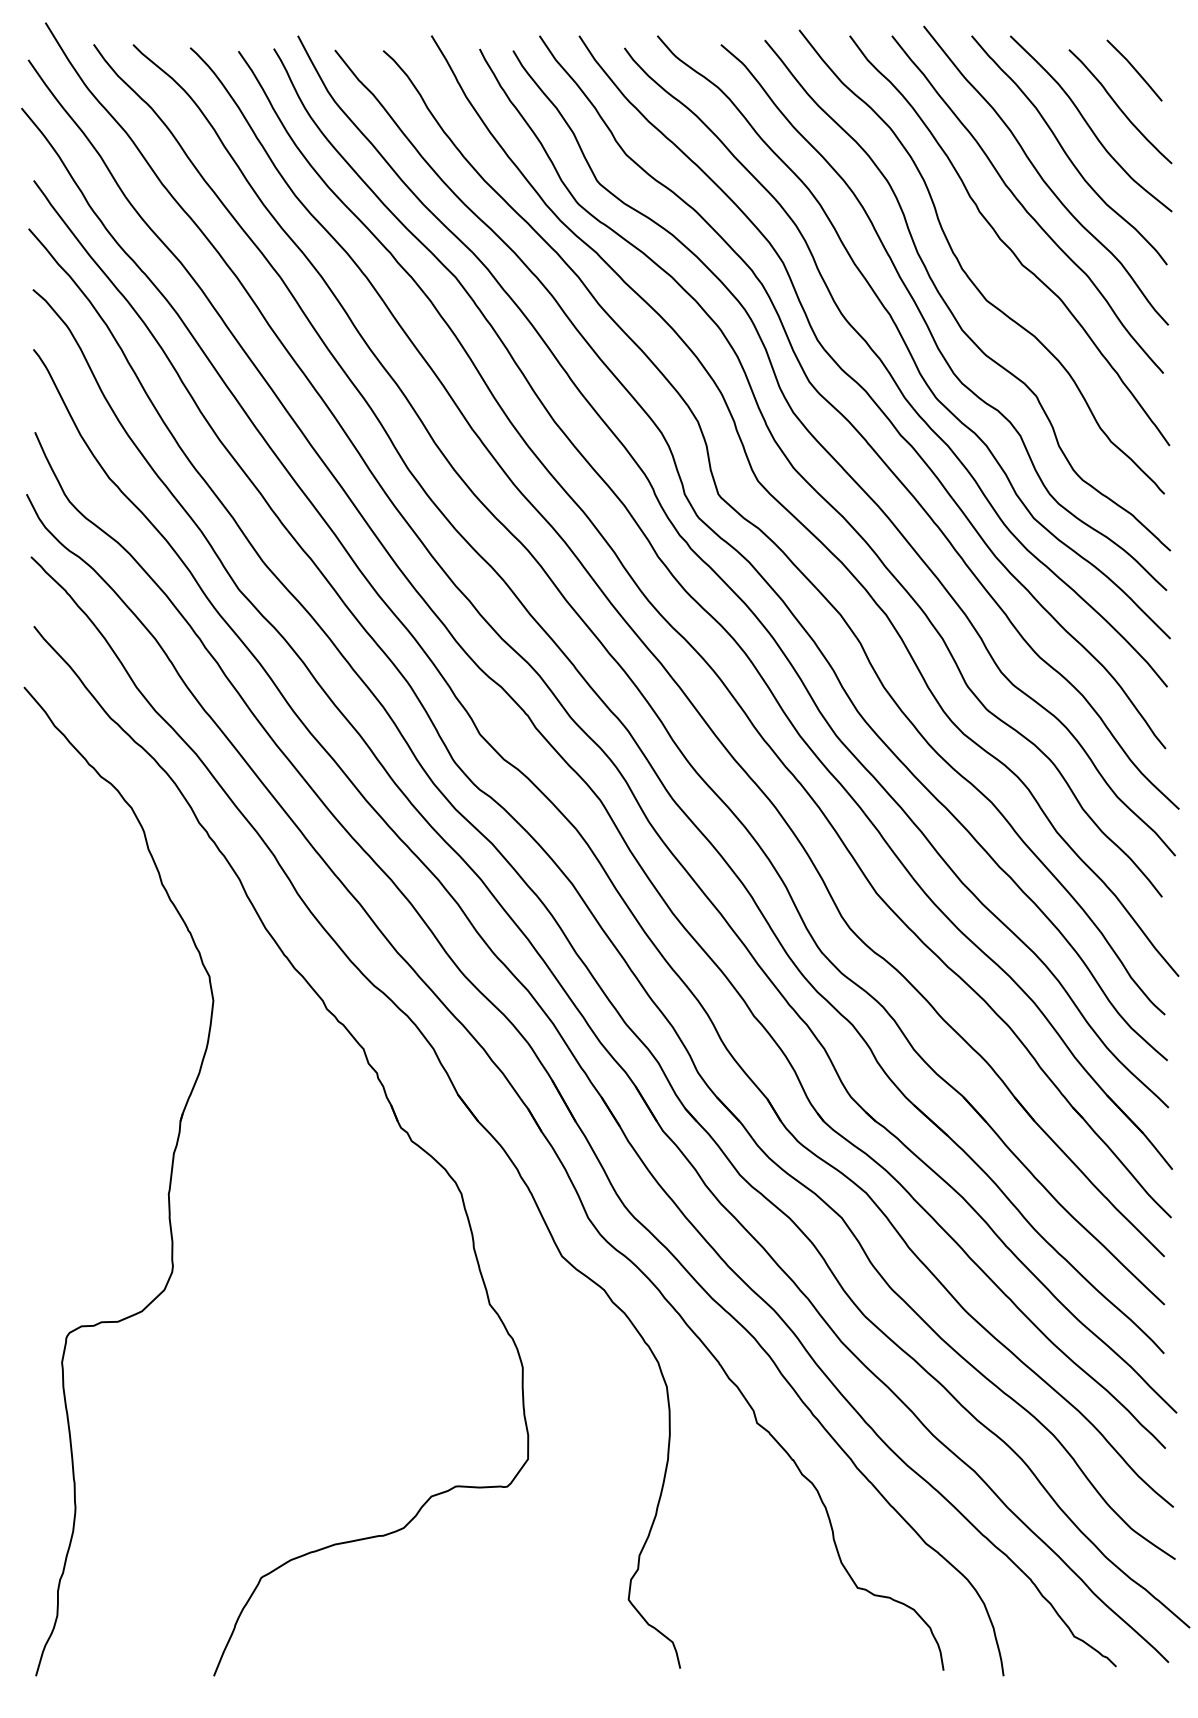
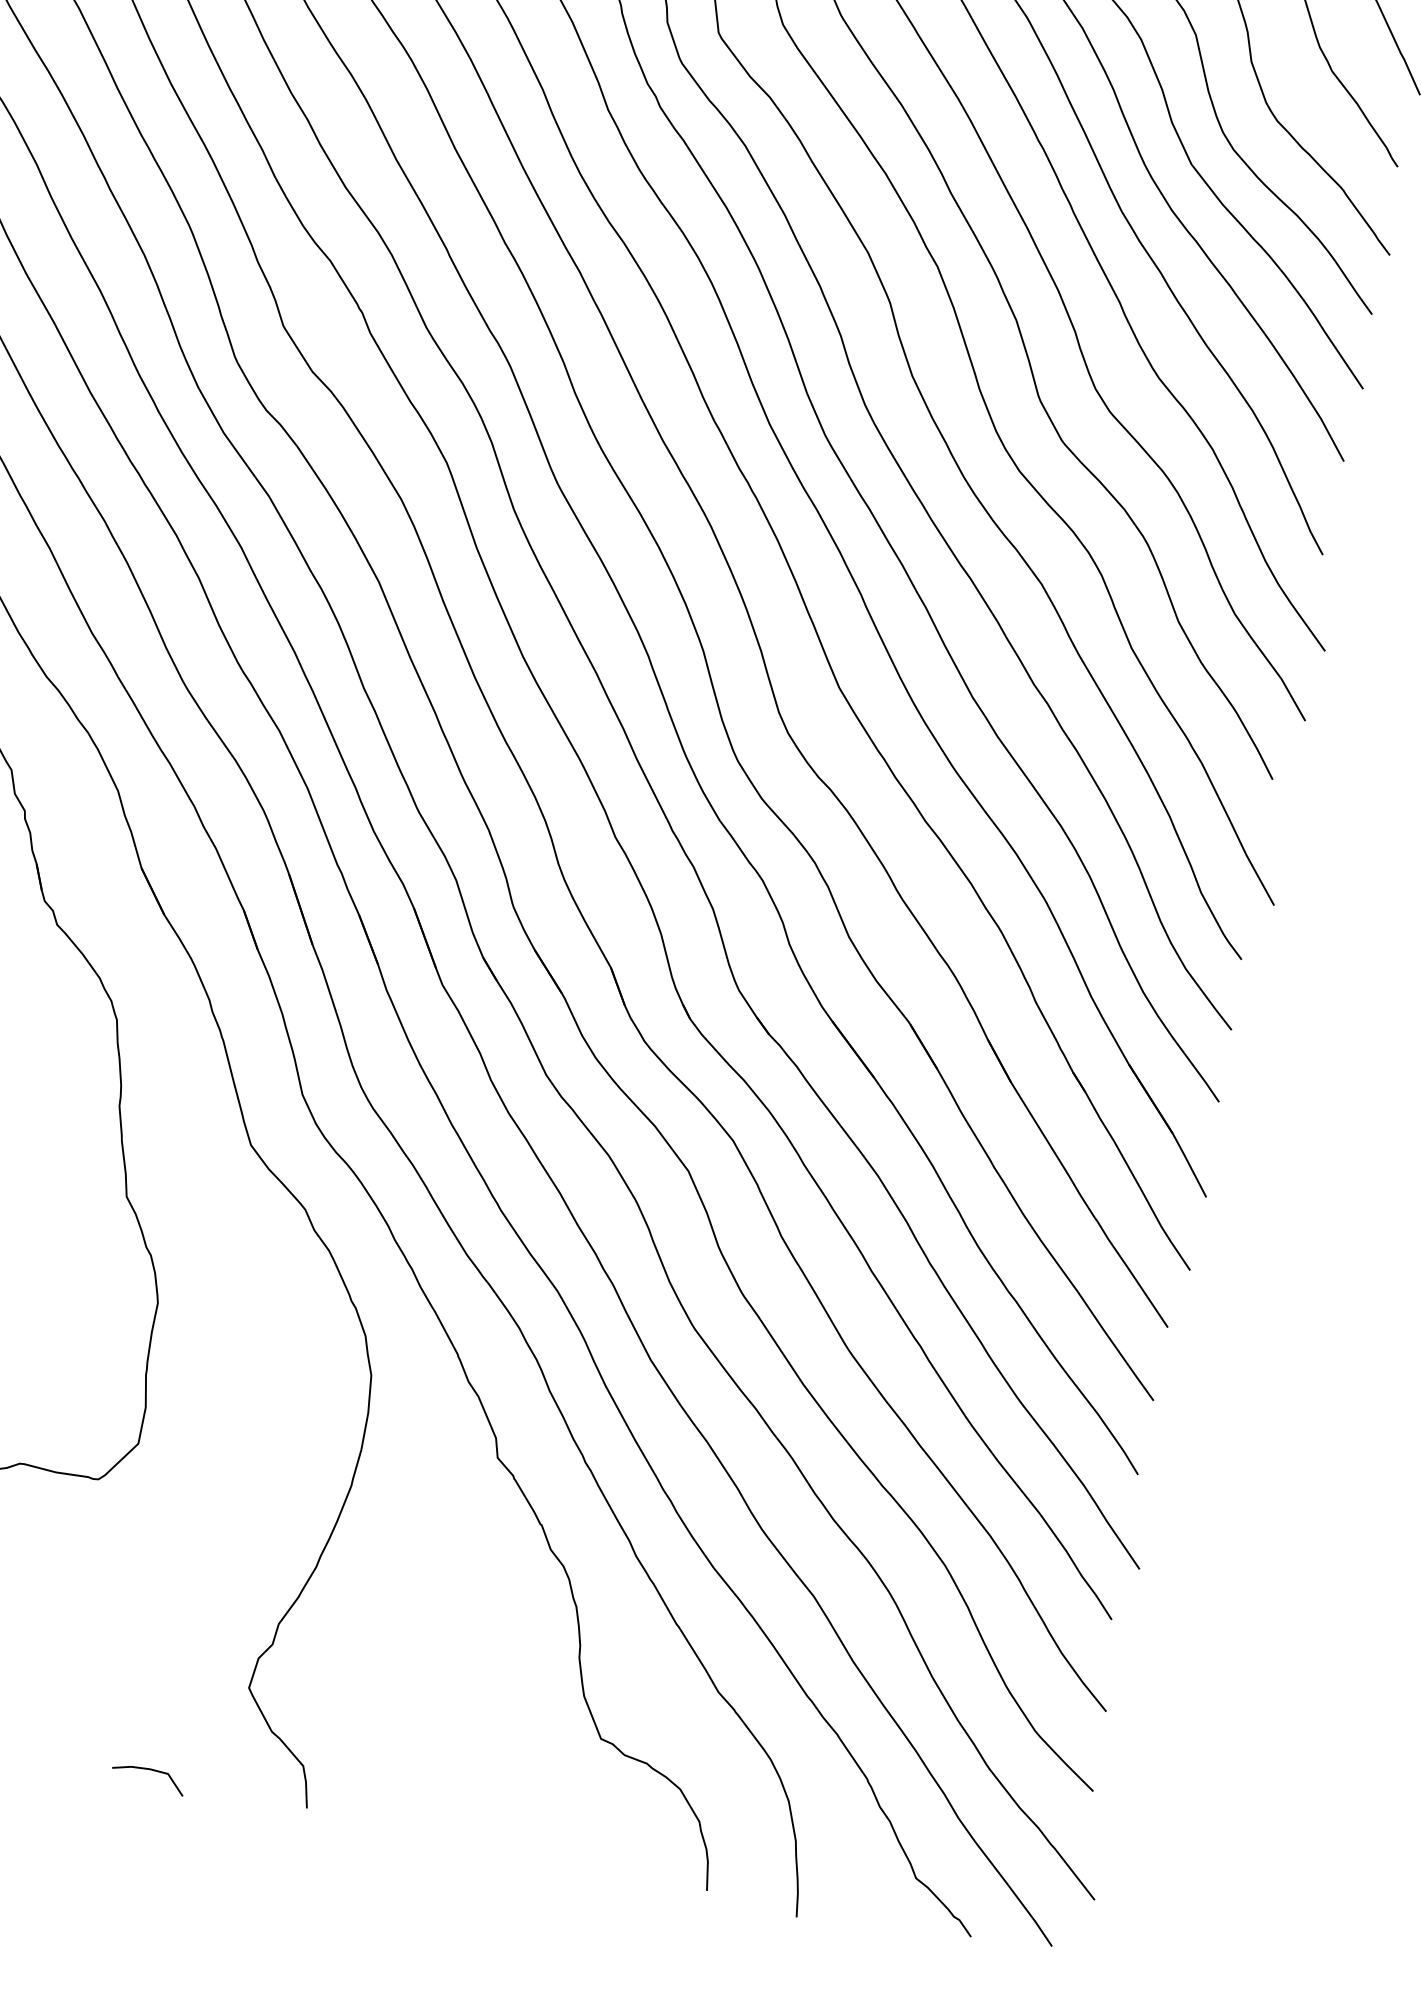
line: (576, 1664) -> (150, 1770), added

